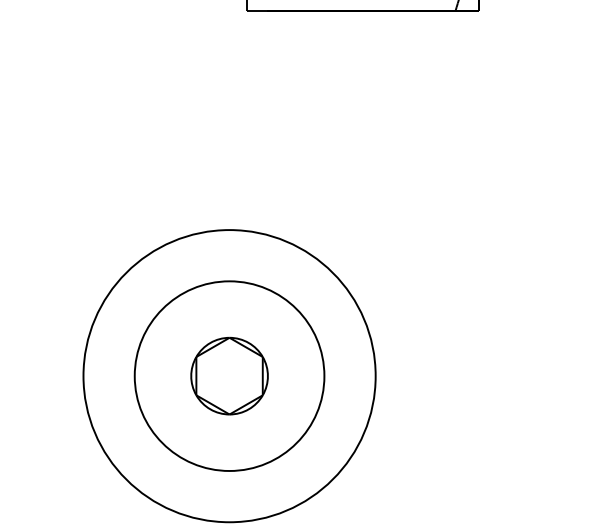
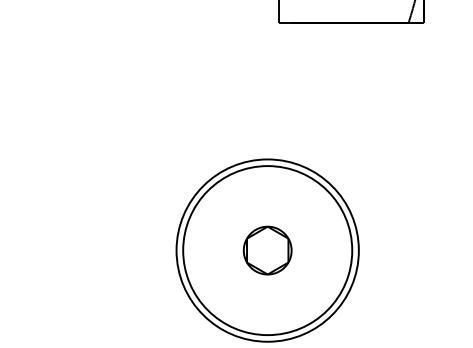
circle: (229, 375) -> (267, 250), size x1.43

